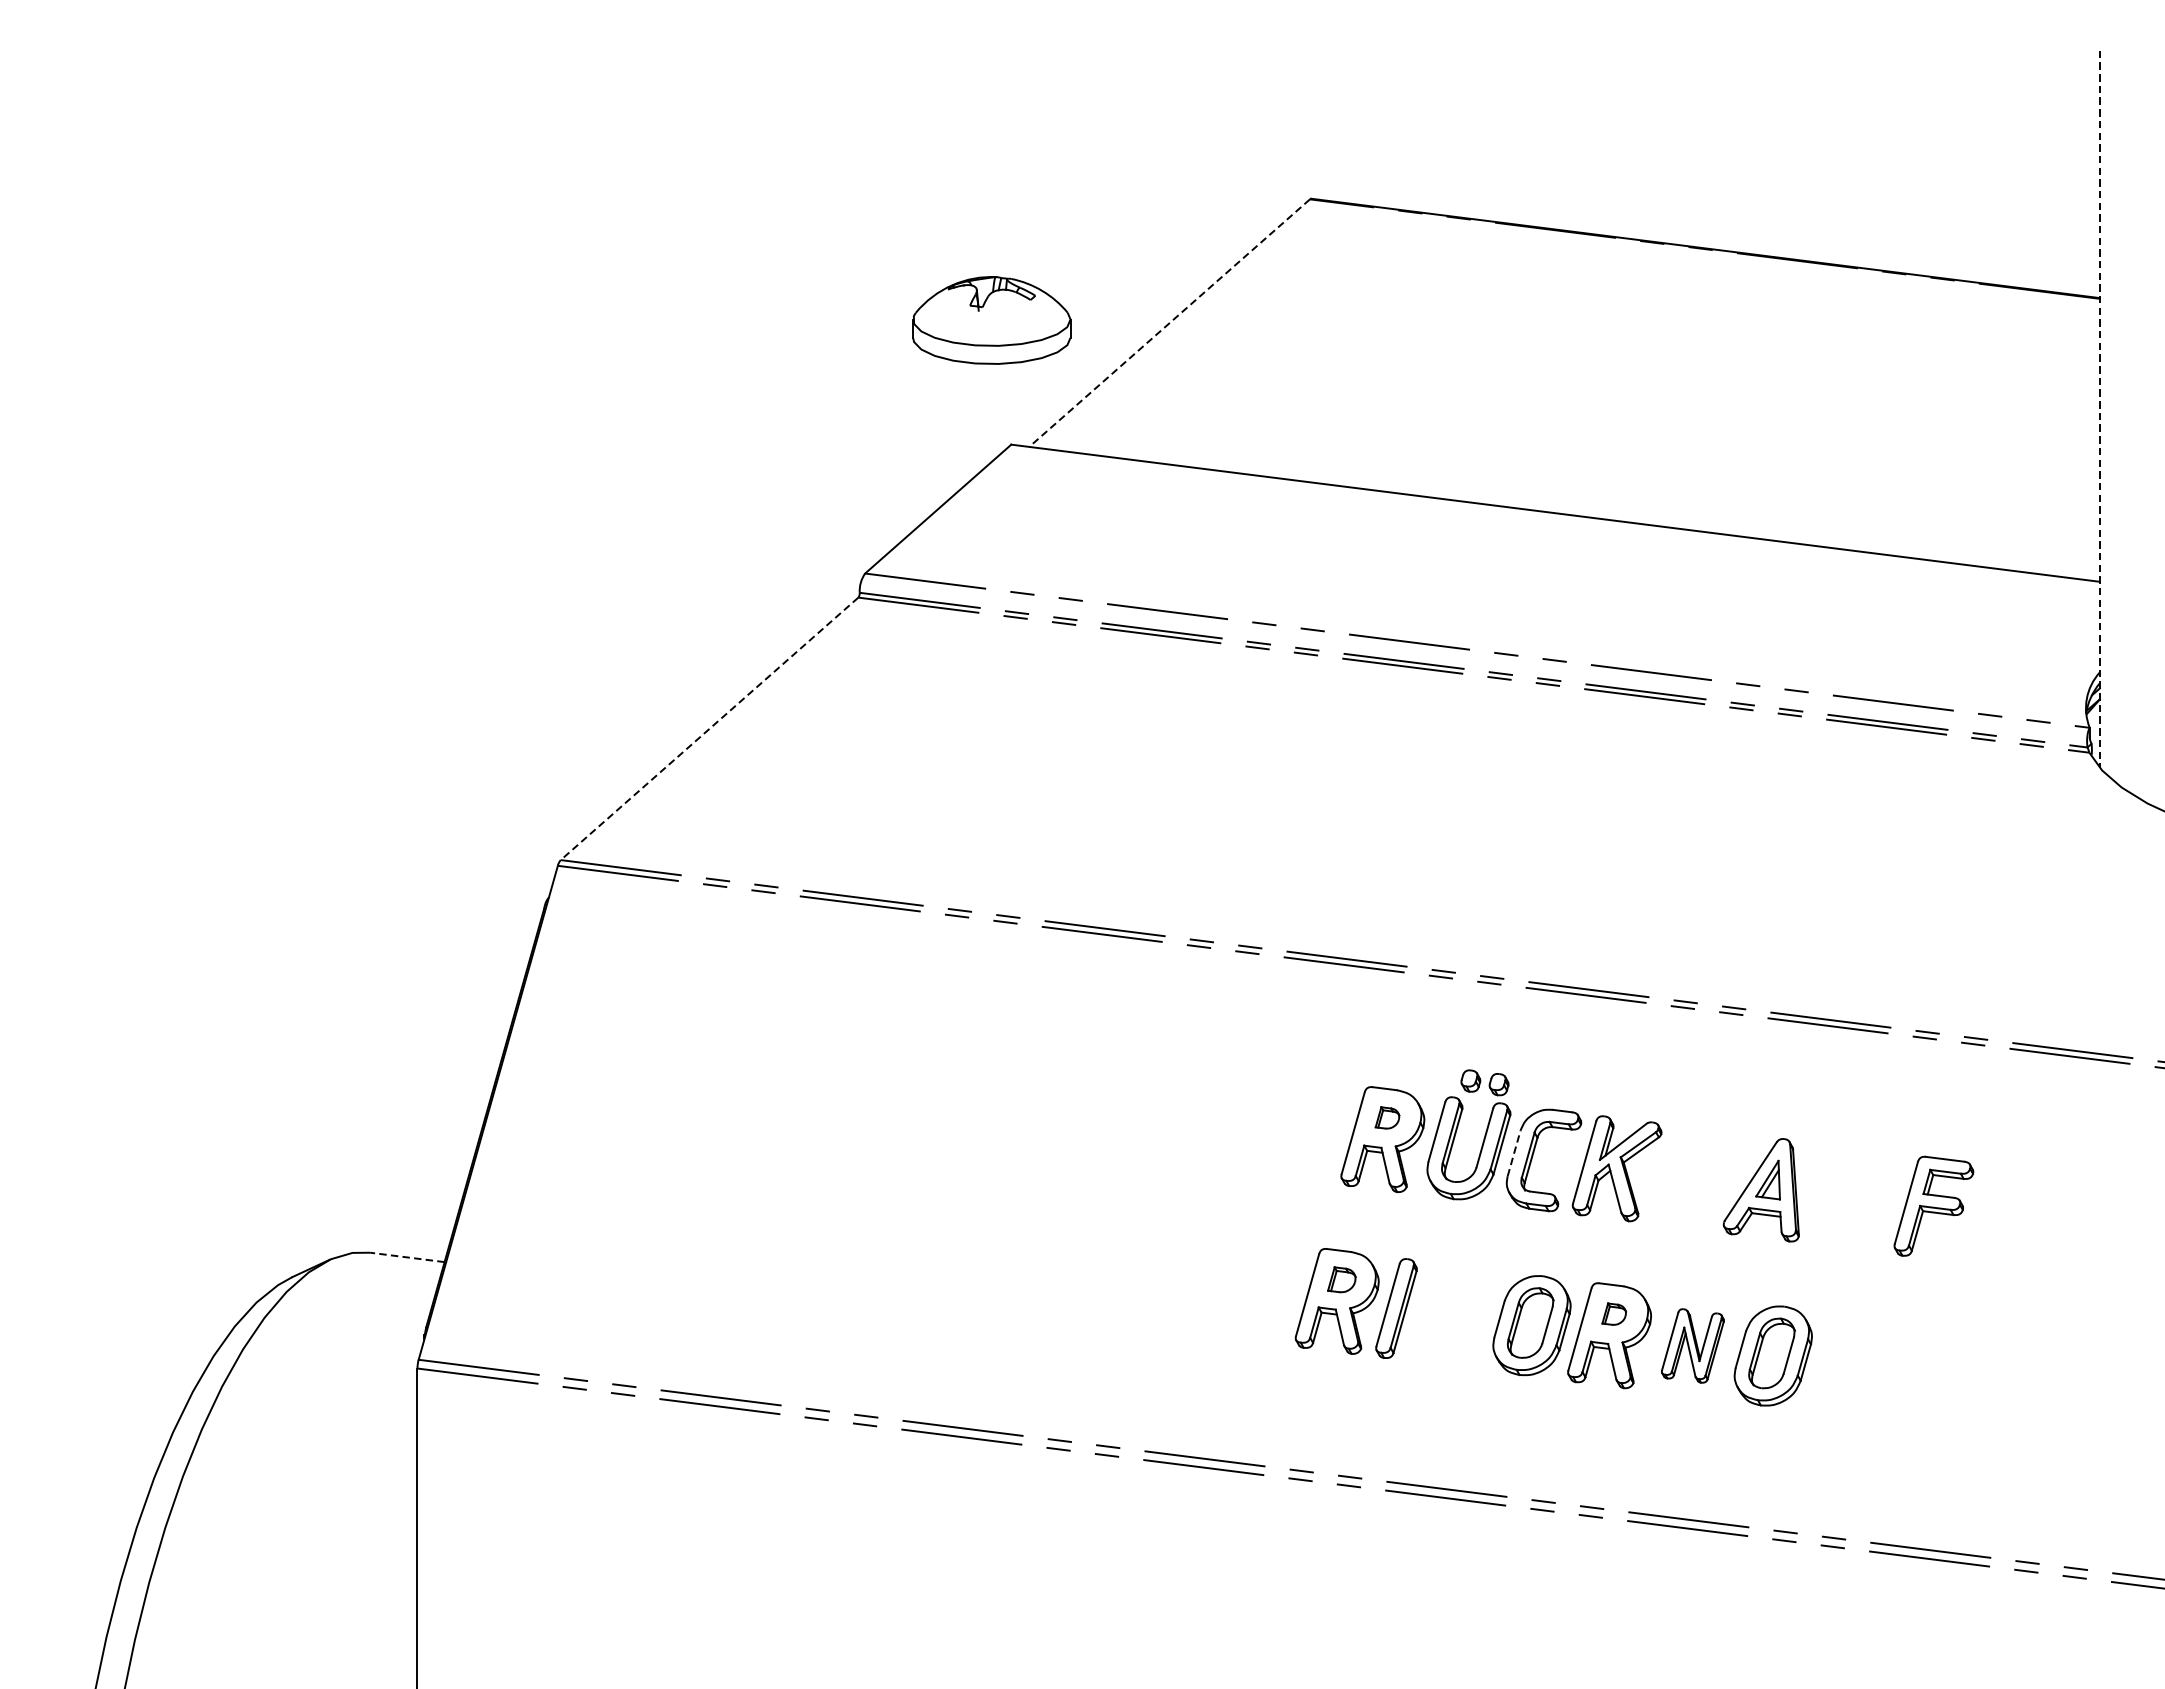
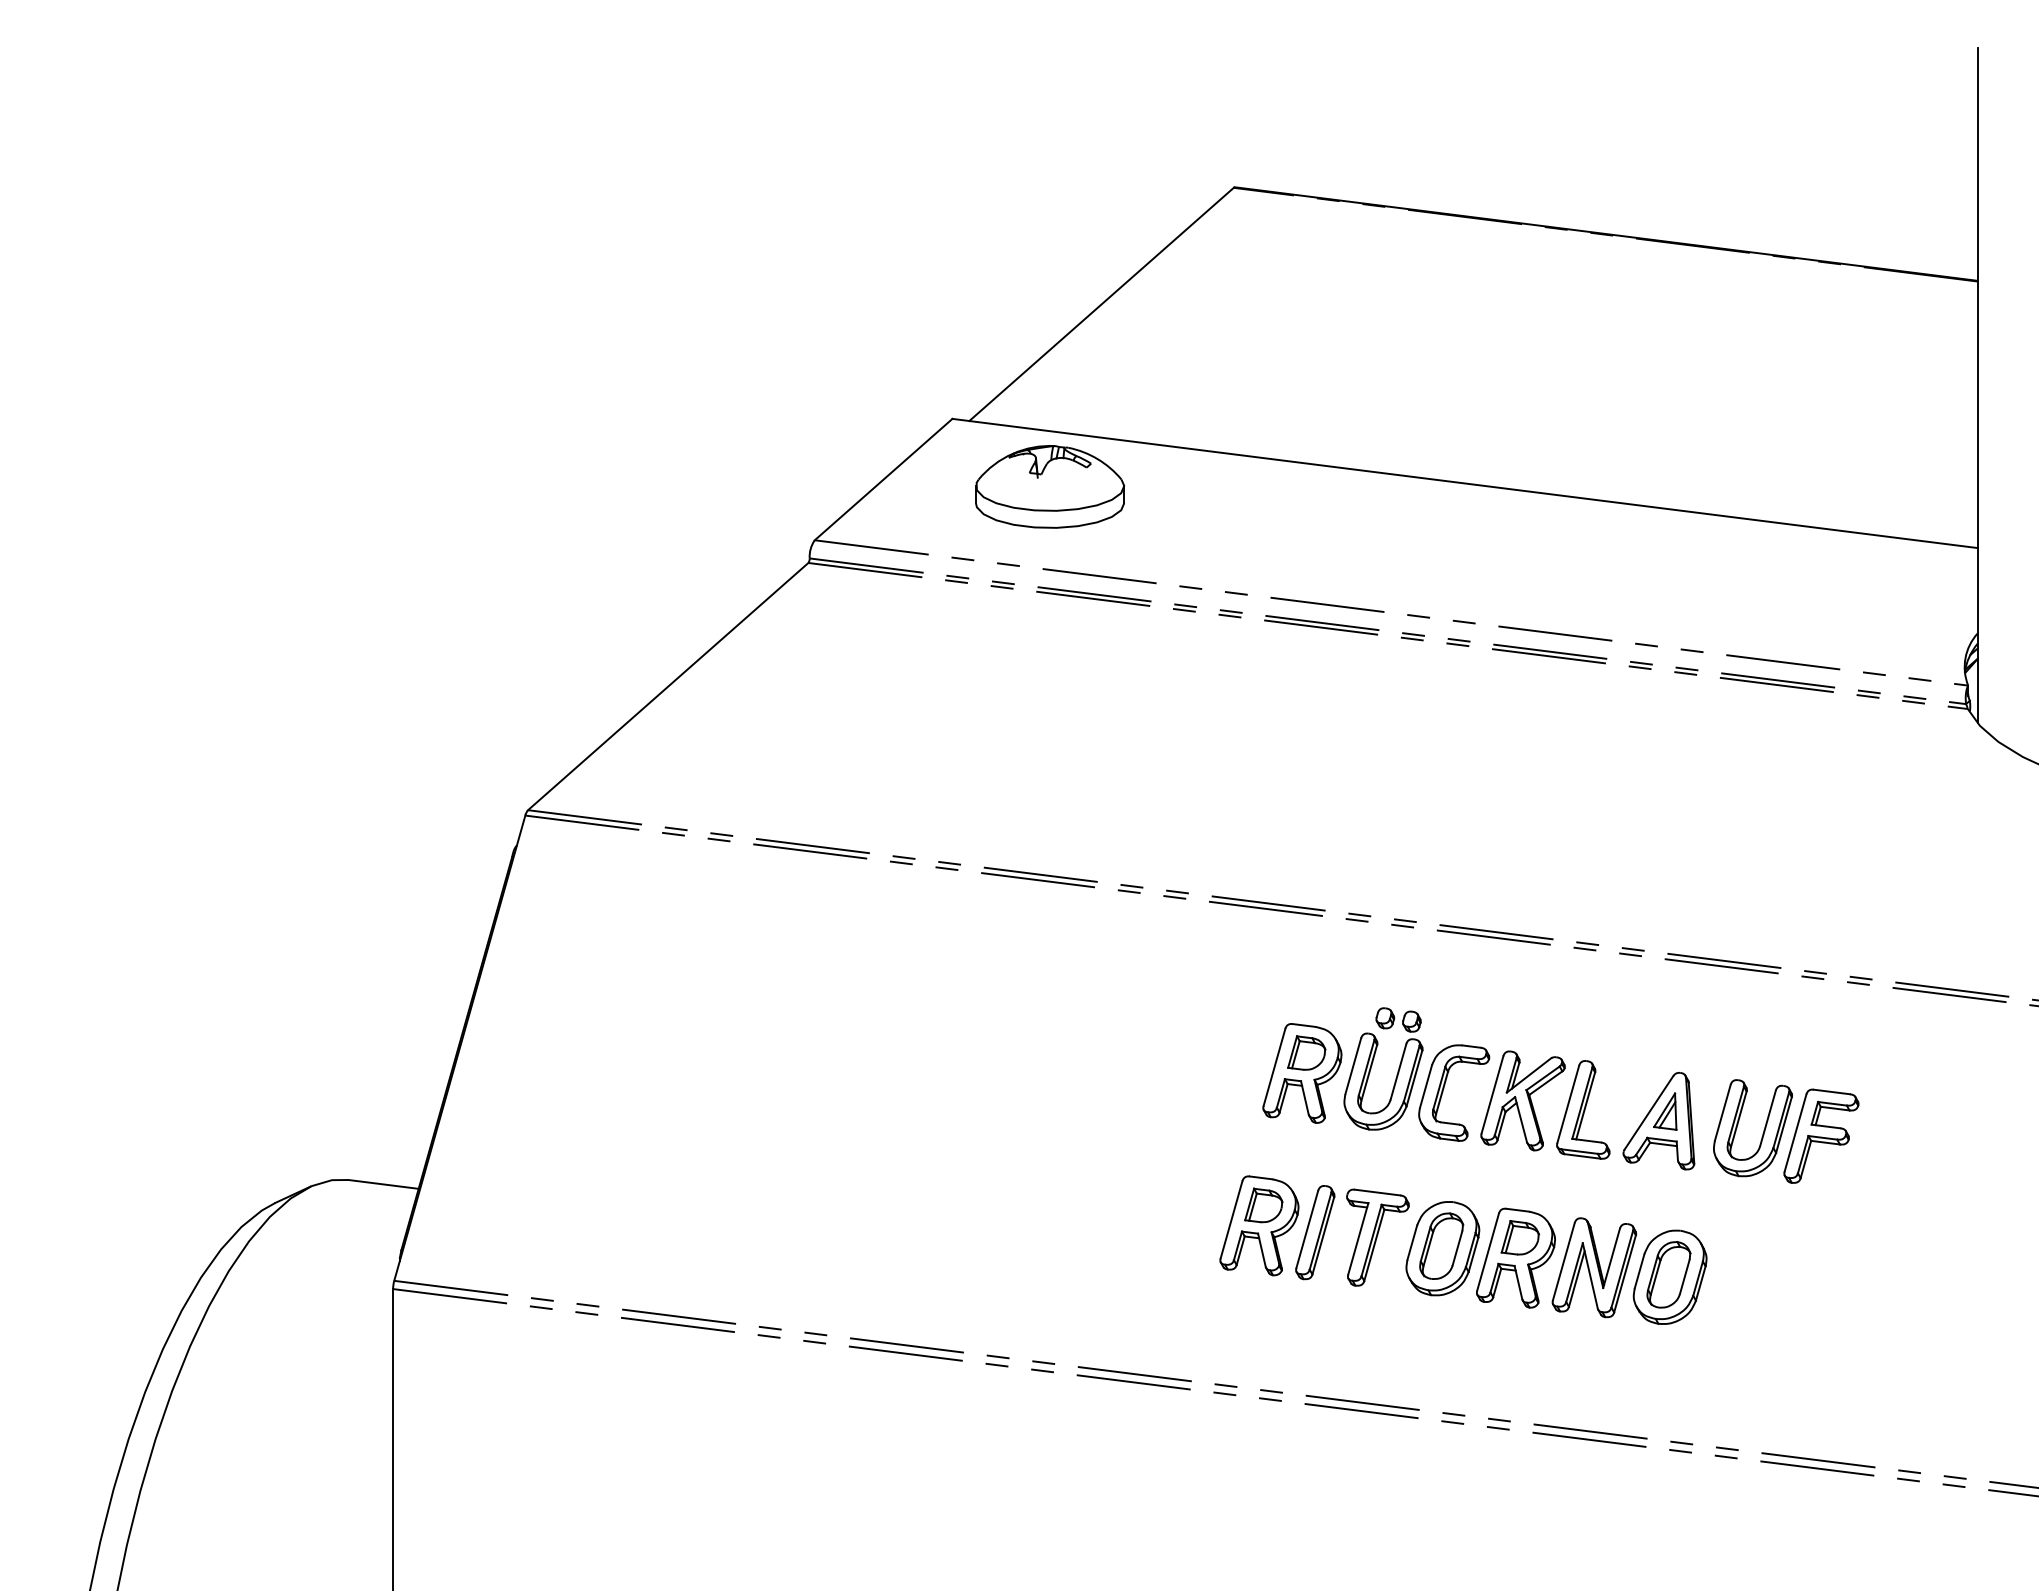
part: (991, 320) -> (1049, 486), moved
line: (1169, 323) -> (1101, 304), dashed -> solid
line: (2099, 409) -> (1977, 385), dashed -> solid
line: (709, 728) -> (668, 686), dashed -> solid
part: (1387, 1117) -> (1306, 1052), size x1.67
line: (1514, 1153) -> (1426, 1086), dashed -> solid
part: (1681, 1177) -> (1583, 1109), added
part: (1872, 1200) -> (1763, 1130), added
line: (407, 1257) -> (383, 1184), dashed -> solid
part: (1341, 1279) -> (1263, 1205), size x1.43
part: (1462, 1313) -> (1377, 1237), added
part: (1614, 1313) -> (1520, 1237), size x1.67
part: (1692, 1345) -> (1594, 1267), size x1.43

